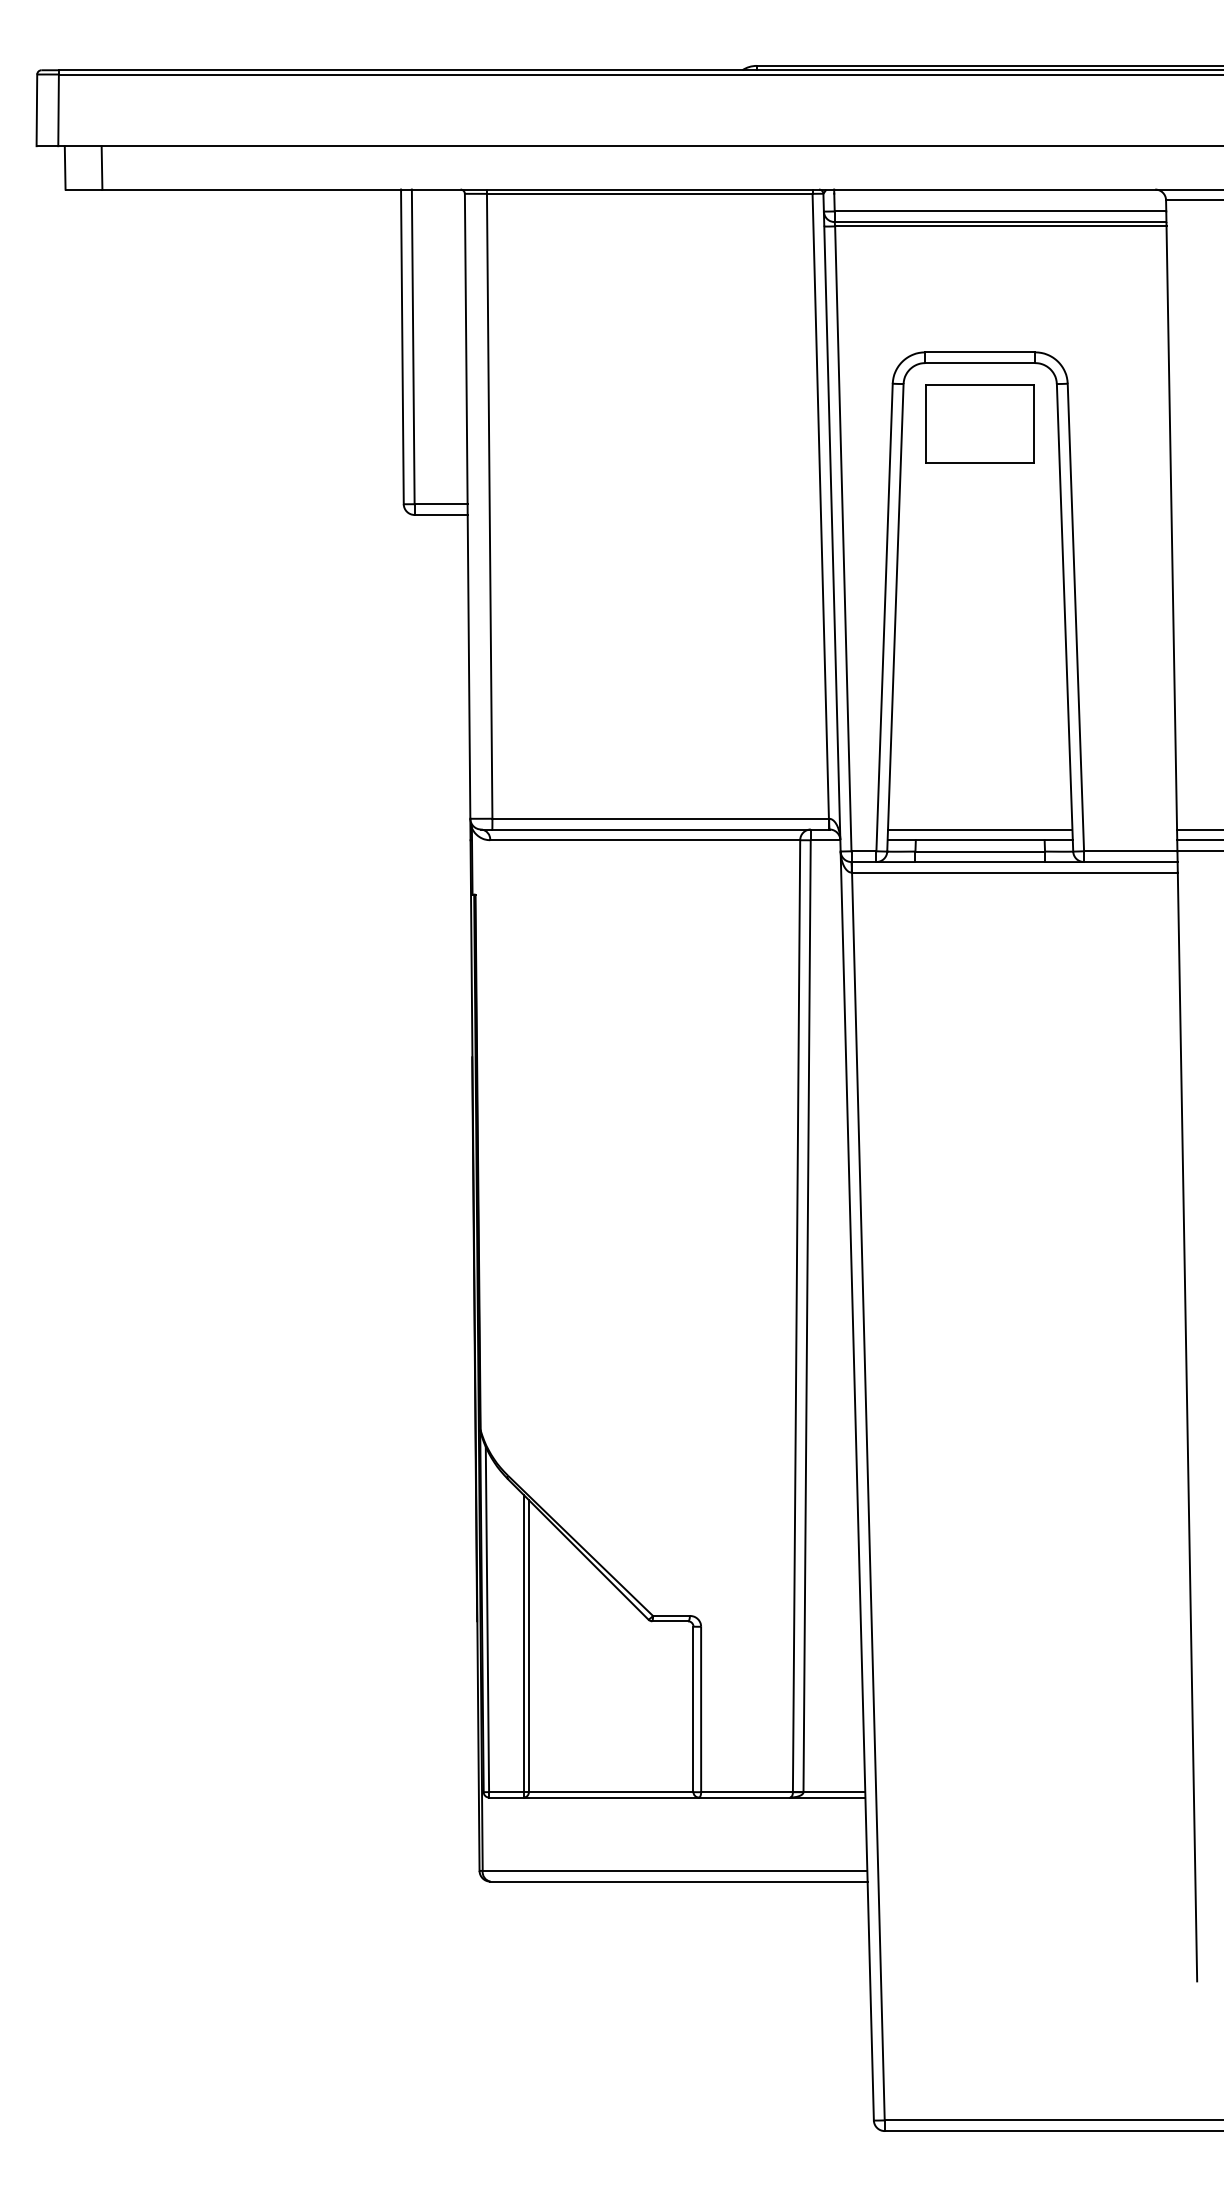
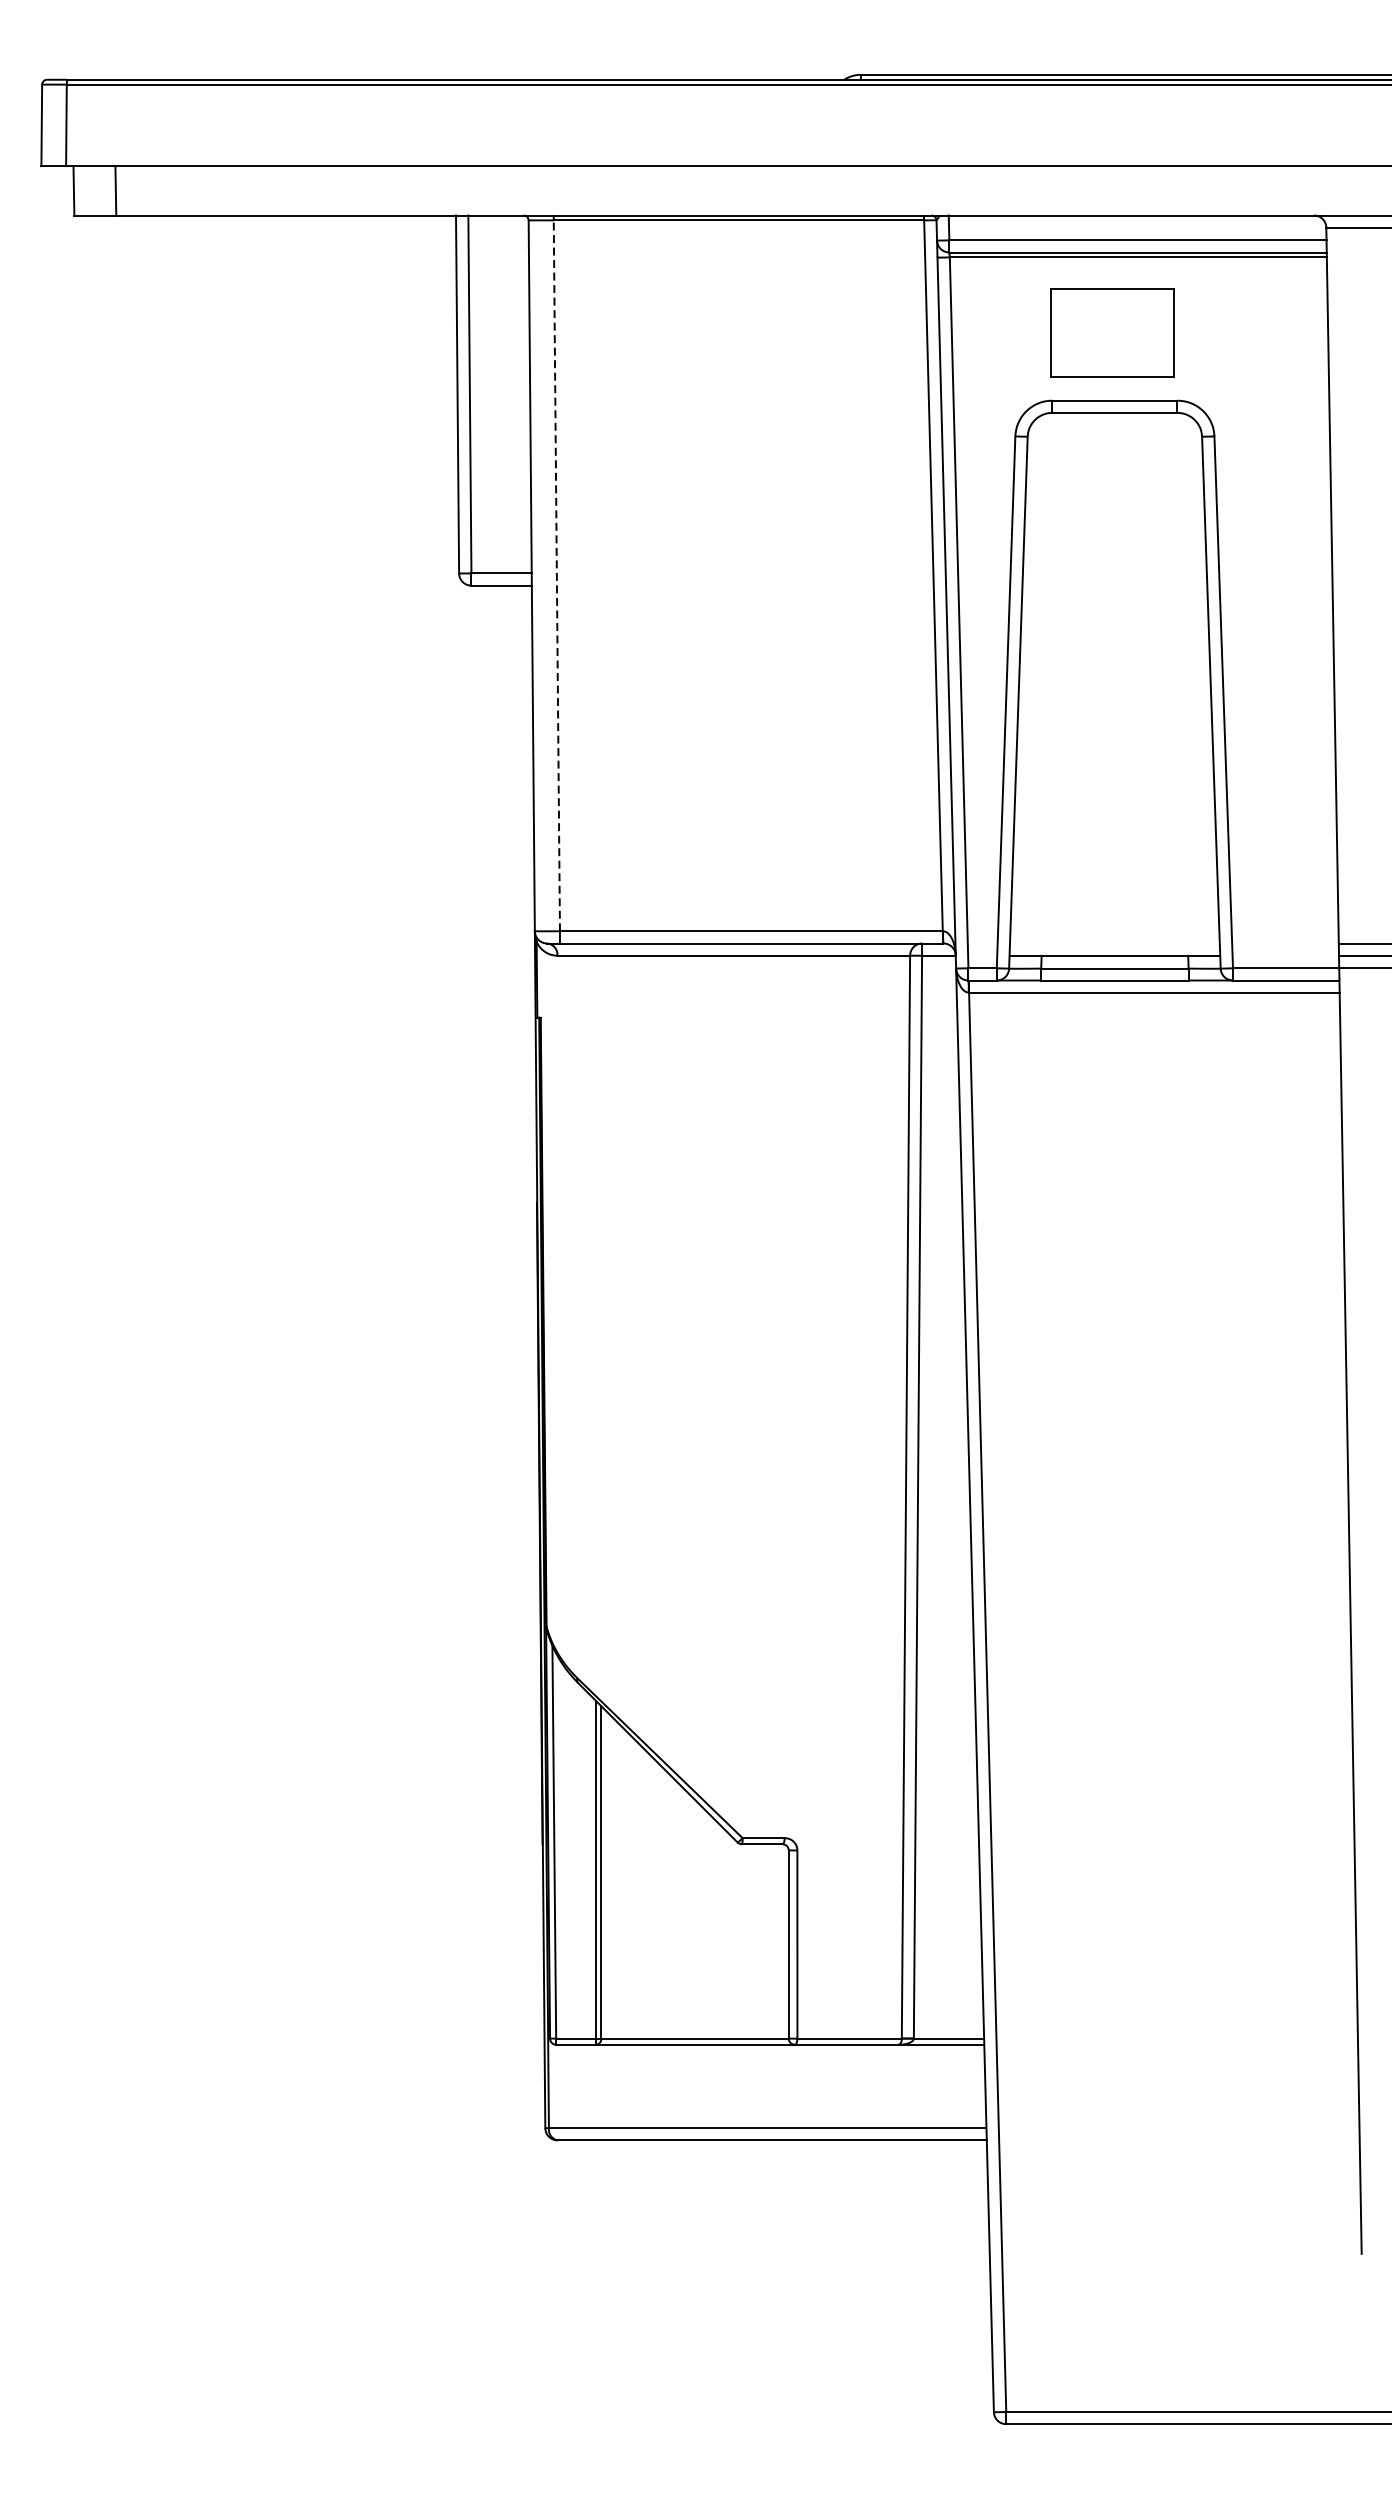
part: (979, 423) -> (1111, 332), moved
line: (489, 506) -> (556, 576), solid -> dashed
line: (980, 829) -> (1115, 943), removed

